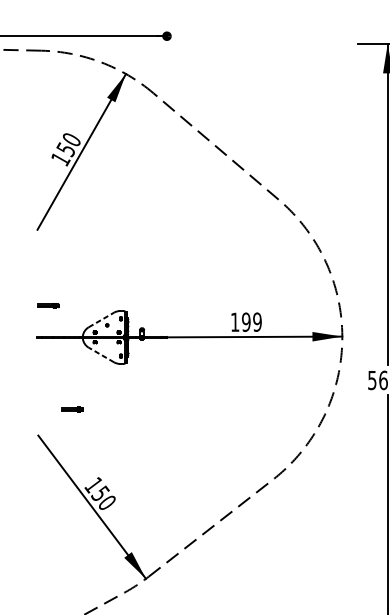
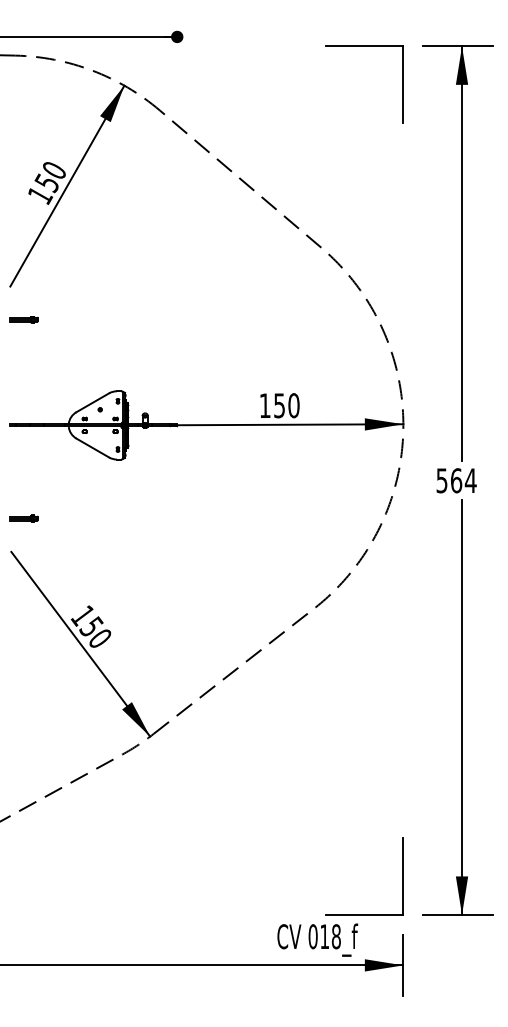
part: (312, 43) -> (364, 46), added
part: (47, 305) -> (23, 319), moved
line: (101, 319) -> (92, 402), dashed -> solid
text: (251, 322) -> (286, 405), 199 -> 150
line: (101, 355) -> (92, 448), dashed -> solid
part: (71, 409) -> (23, 518), moved

